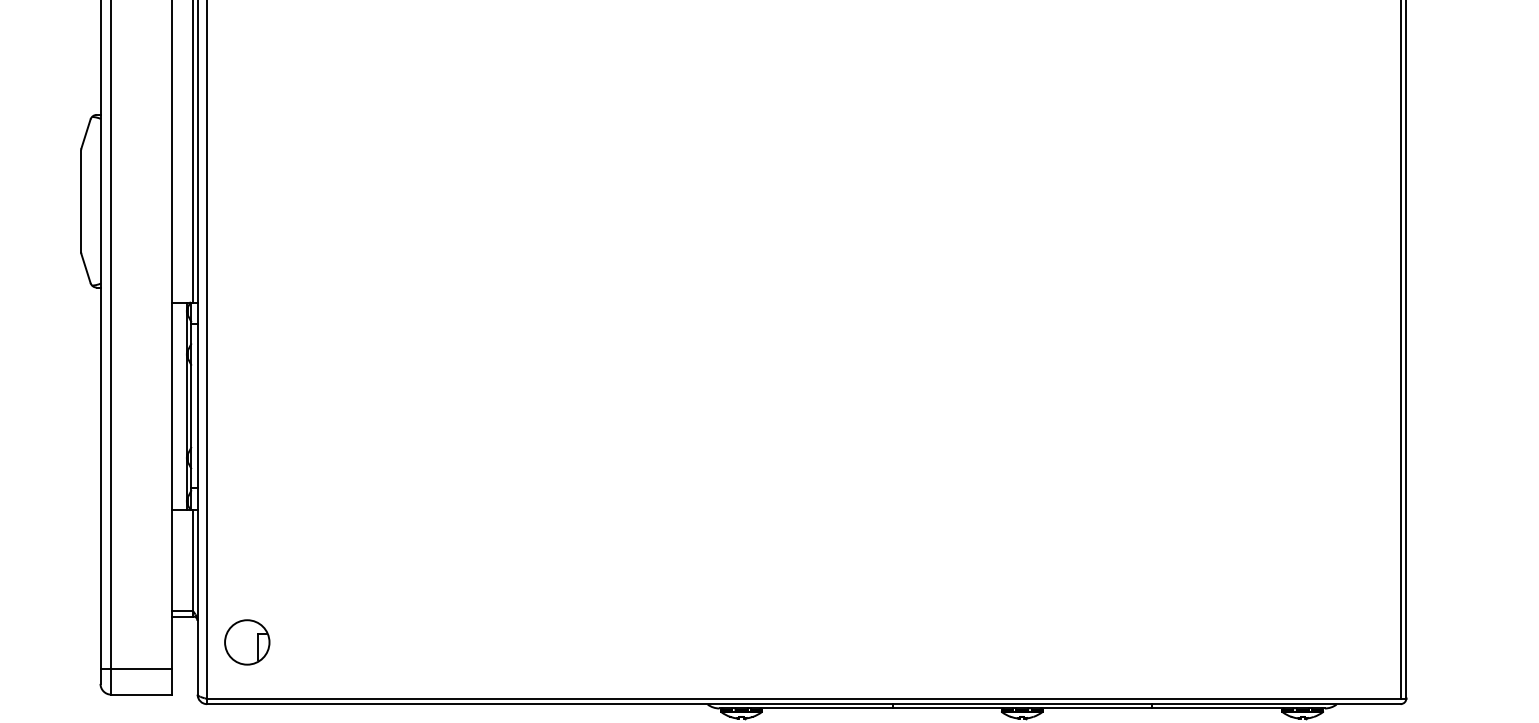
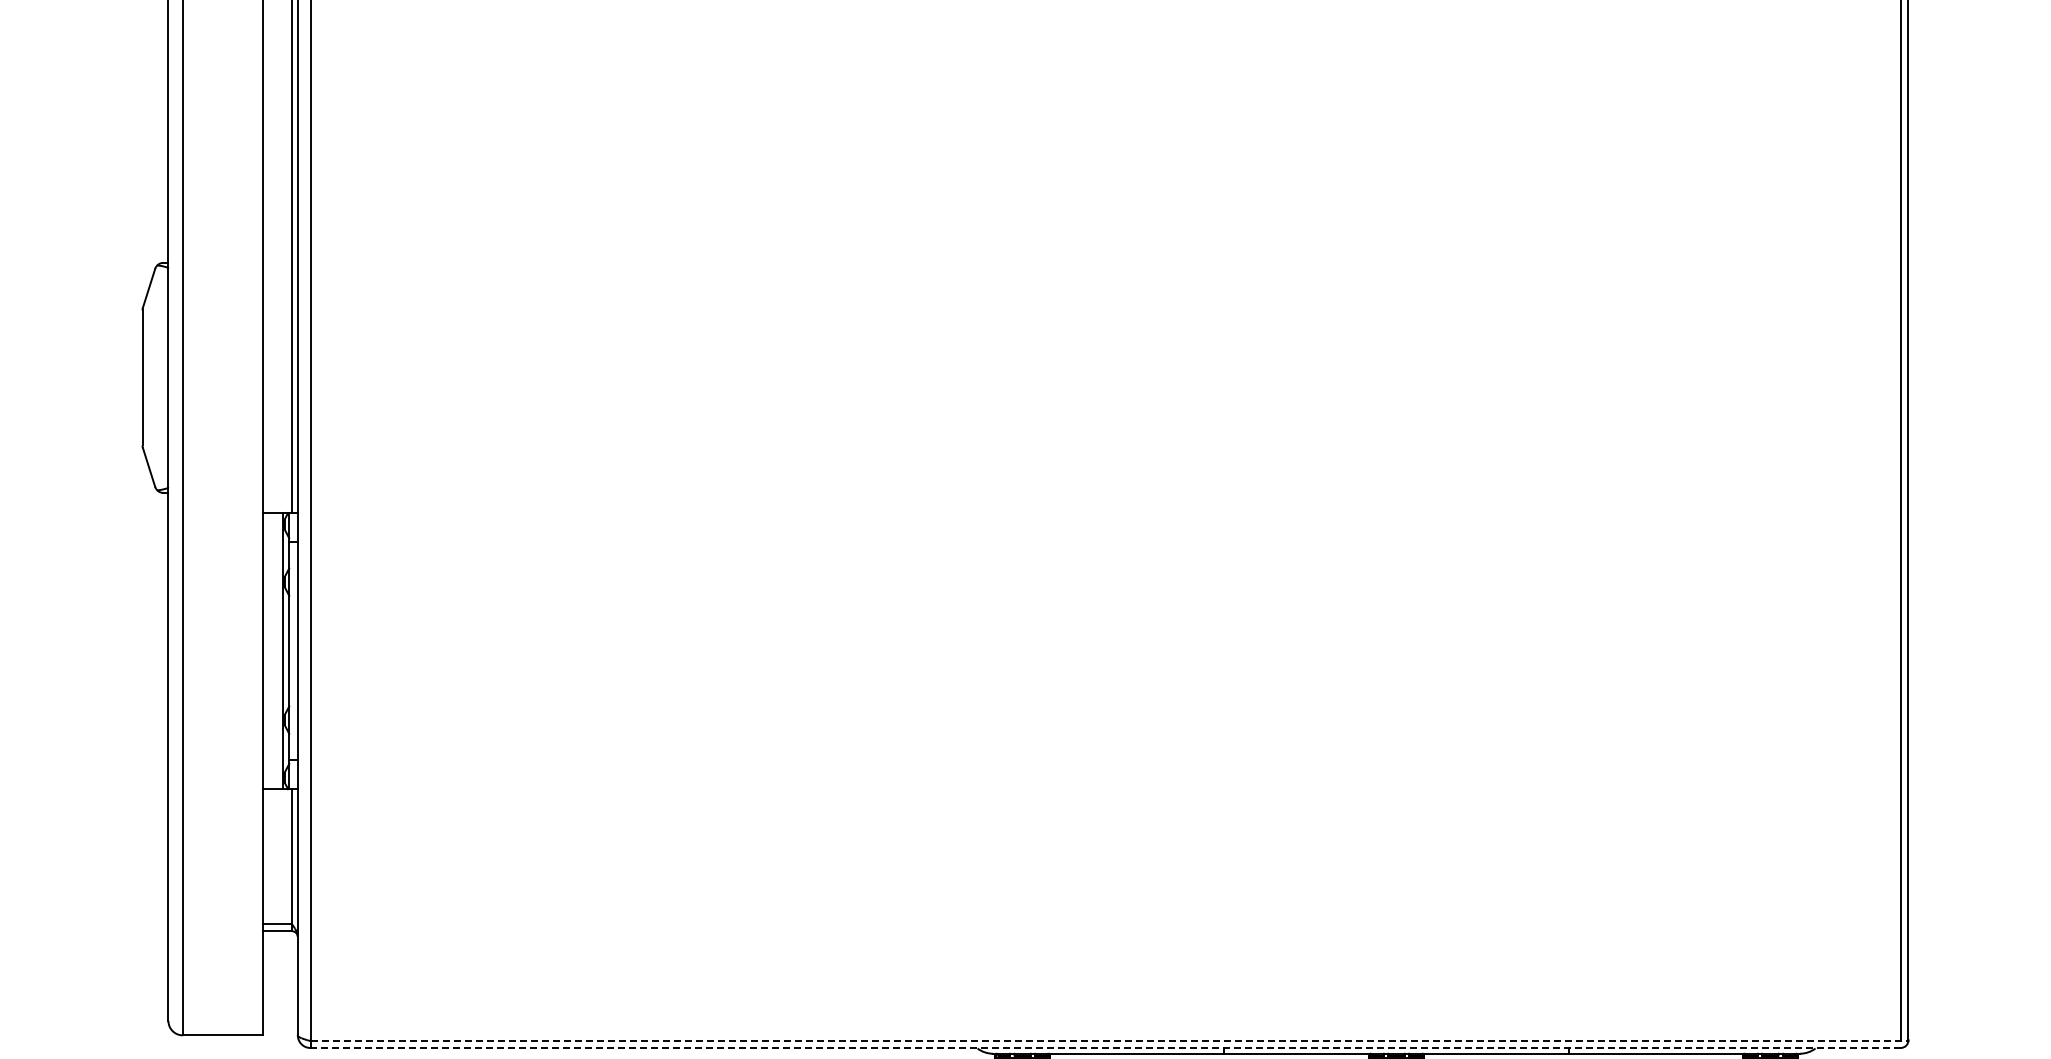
part: (246, 642) -> (363, 965), removed
line: (135, 668) -> (215, 1000), removed
line: (806, 699) -> (1109, 1041), solid -> dashed
line: (803, 704) -> (1105, 1048), solid -> dashed

